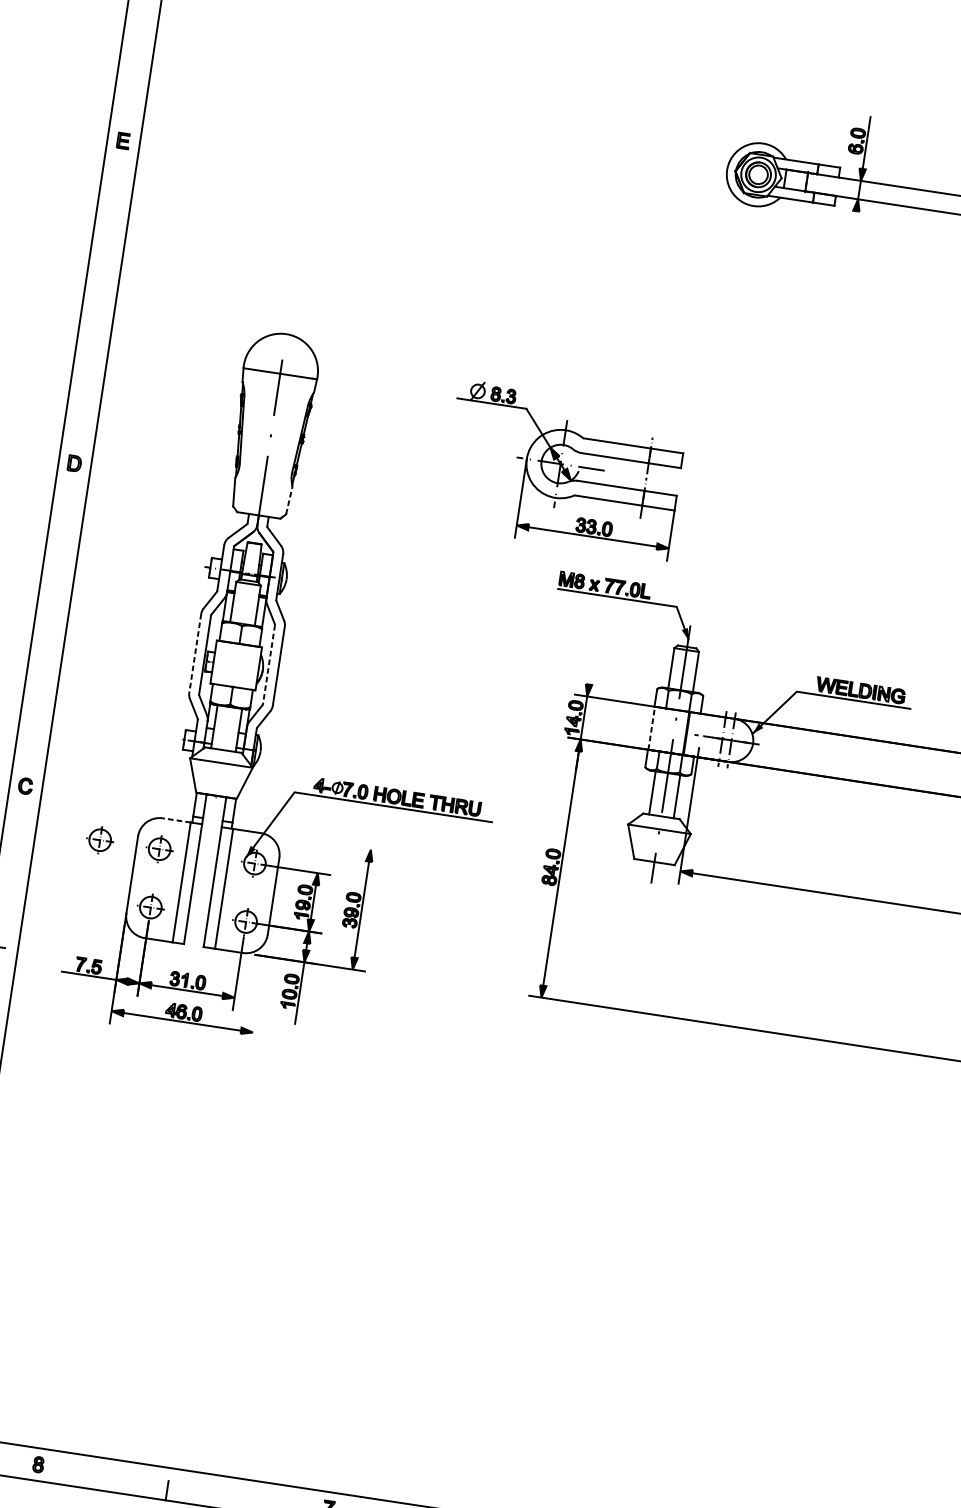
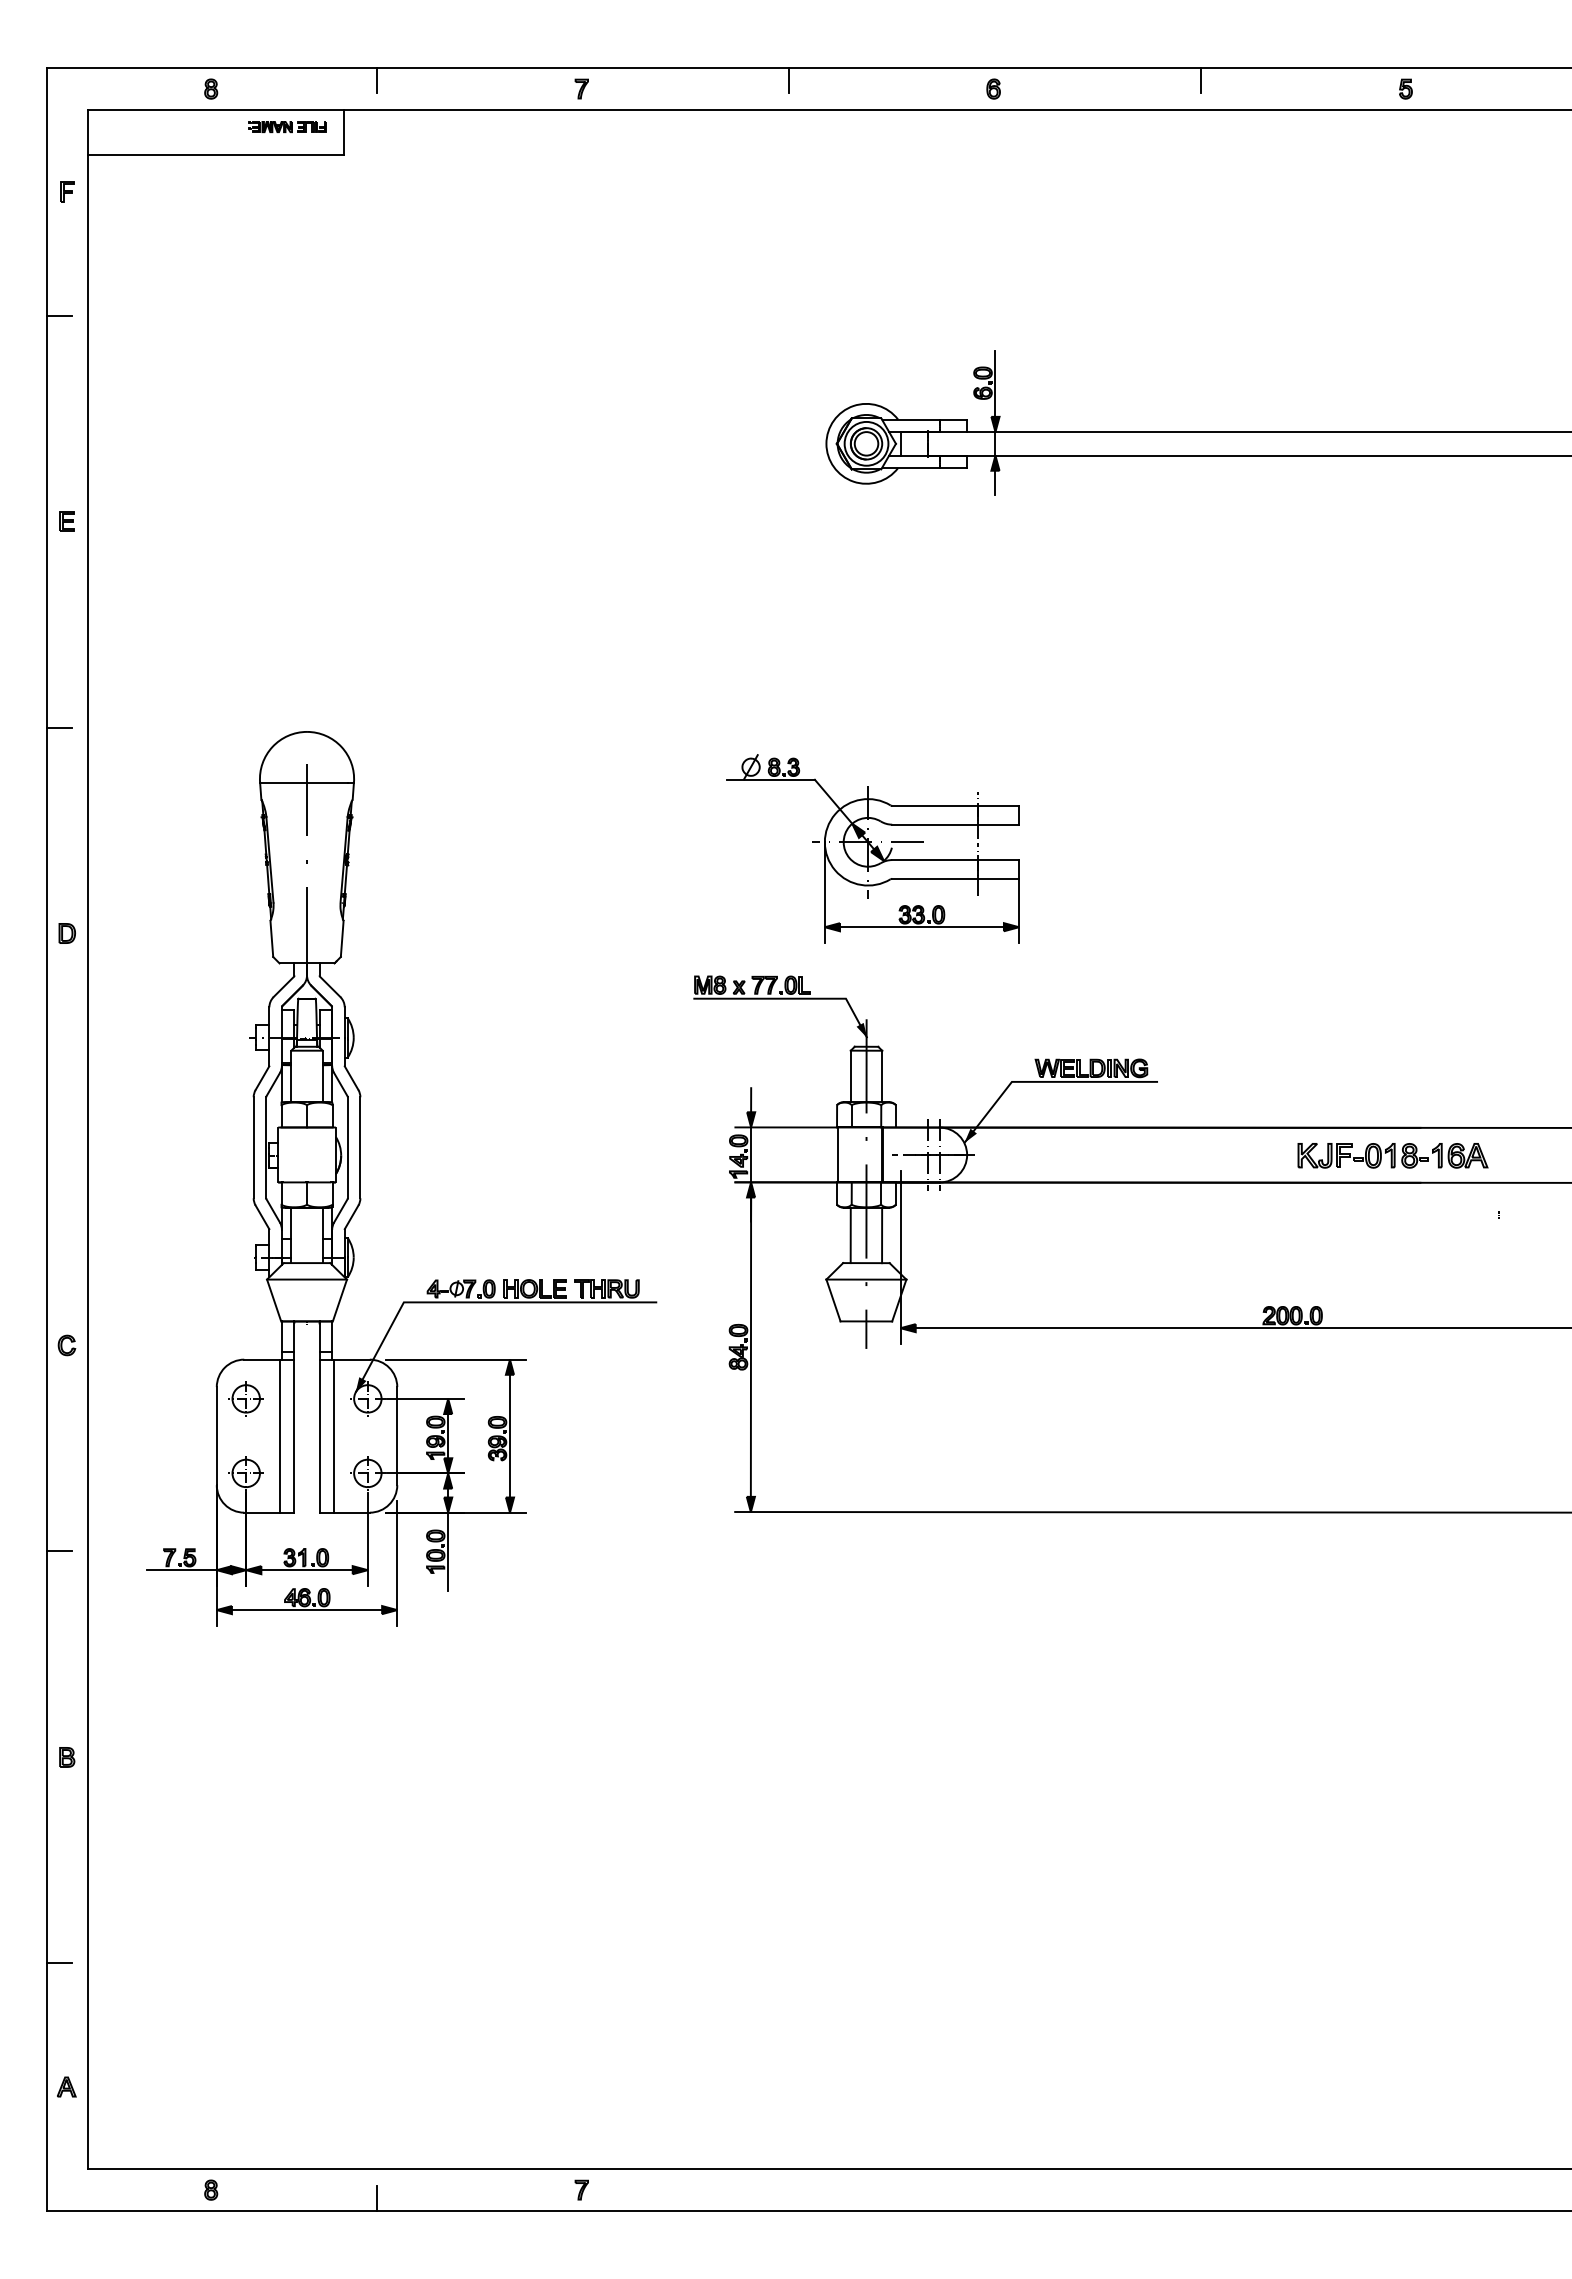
line: (854, 220) -> (995, 482), added
line: (92, 301) -> (59, 727), added
part: (563, 469) -> (872, 848), moved
line: (289, 500) -> (342, 938), dashed -> solid
line: (195, 654) -> (253, 1148), dashed -> solid
line: (268, 665) -> (347, 1148), dashed -> solid
line: (590, 675) -> (751, 1100), added
line: (651, 727) -> (837, 1154), dashed -> solid
line: (177, 820) -> (262, 1359), dashed -> solid
part: (99, 839) -> (169, 1398), removed
line: (328, 843) -> (455, 1359), added
line: (258, 995) -> (397, 1562), added

